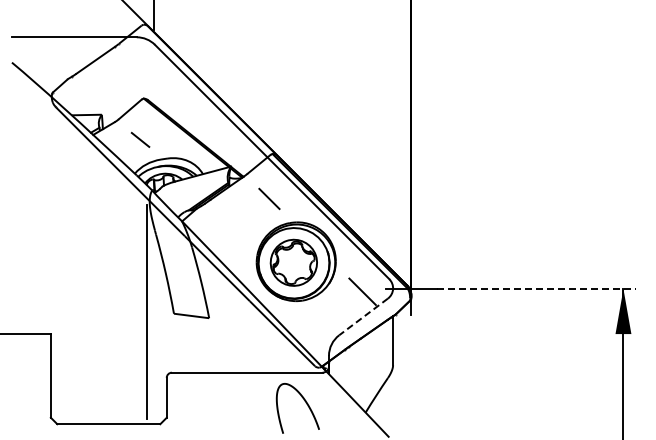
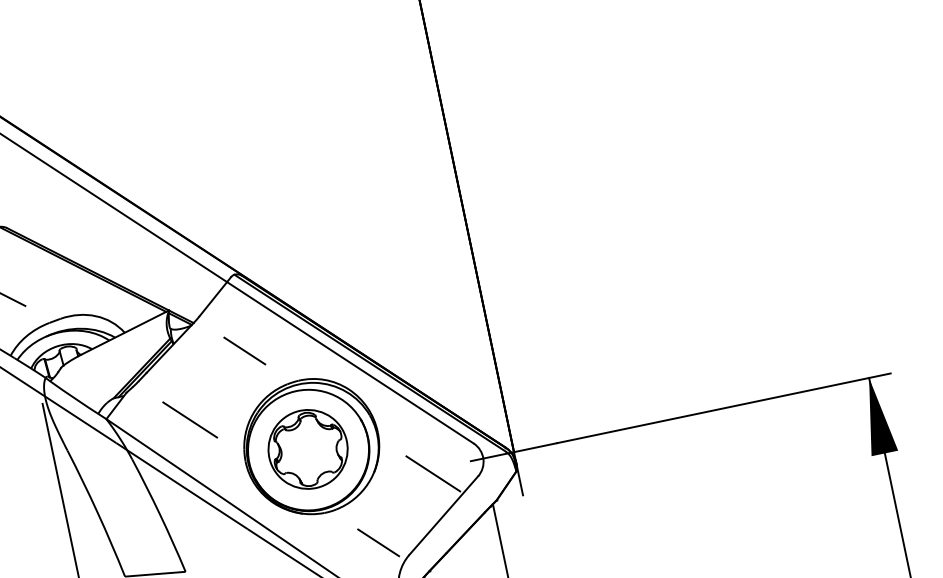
line: (229, 231) -> (189, 419), added
line: (536, 289) -> (723, 409), dashed -> solid
line: (363, 316) -> (443, 514), dashed -> solid
line: (323, 324) -> (379, 542), added

